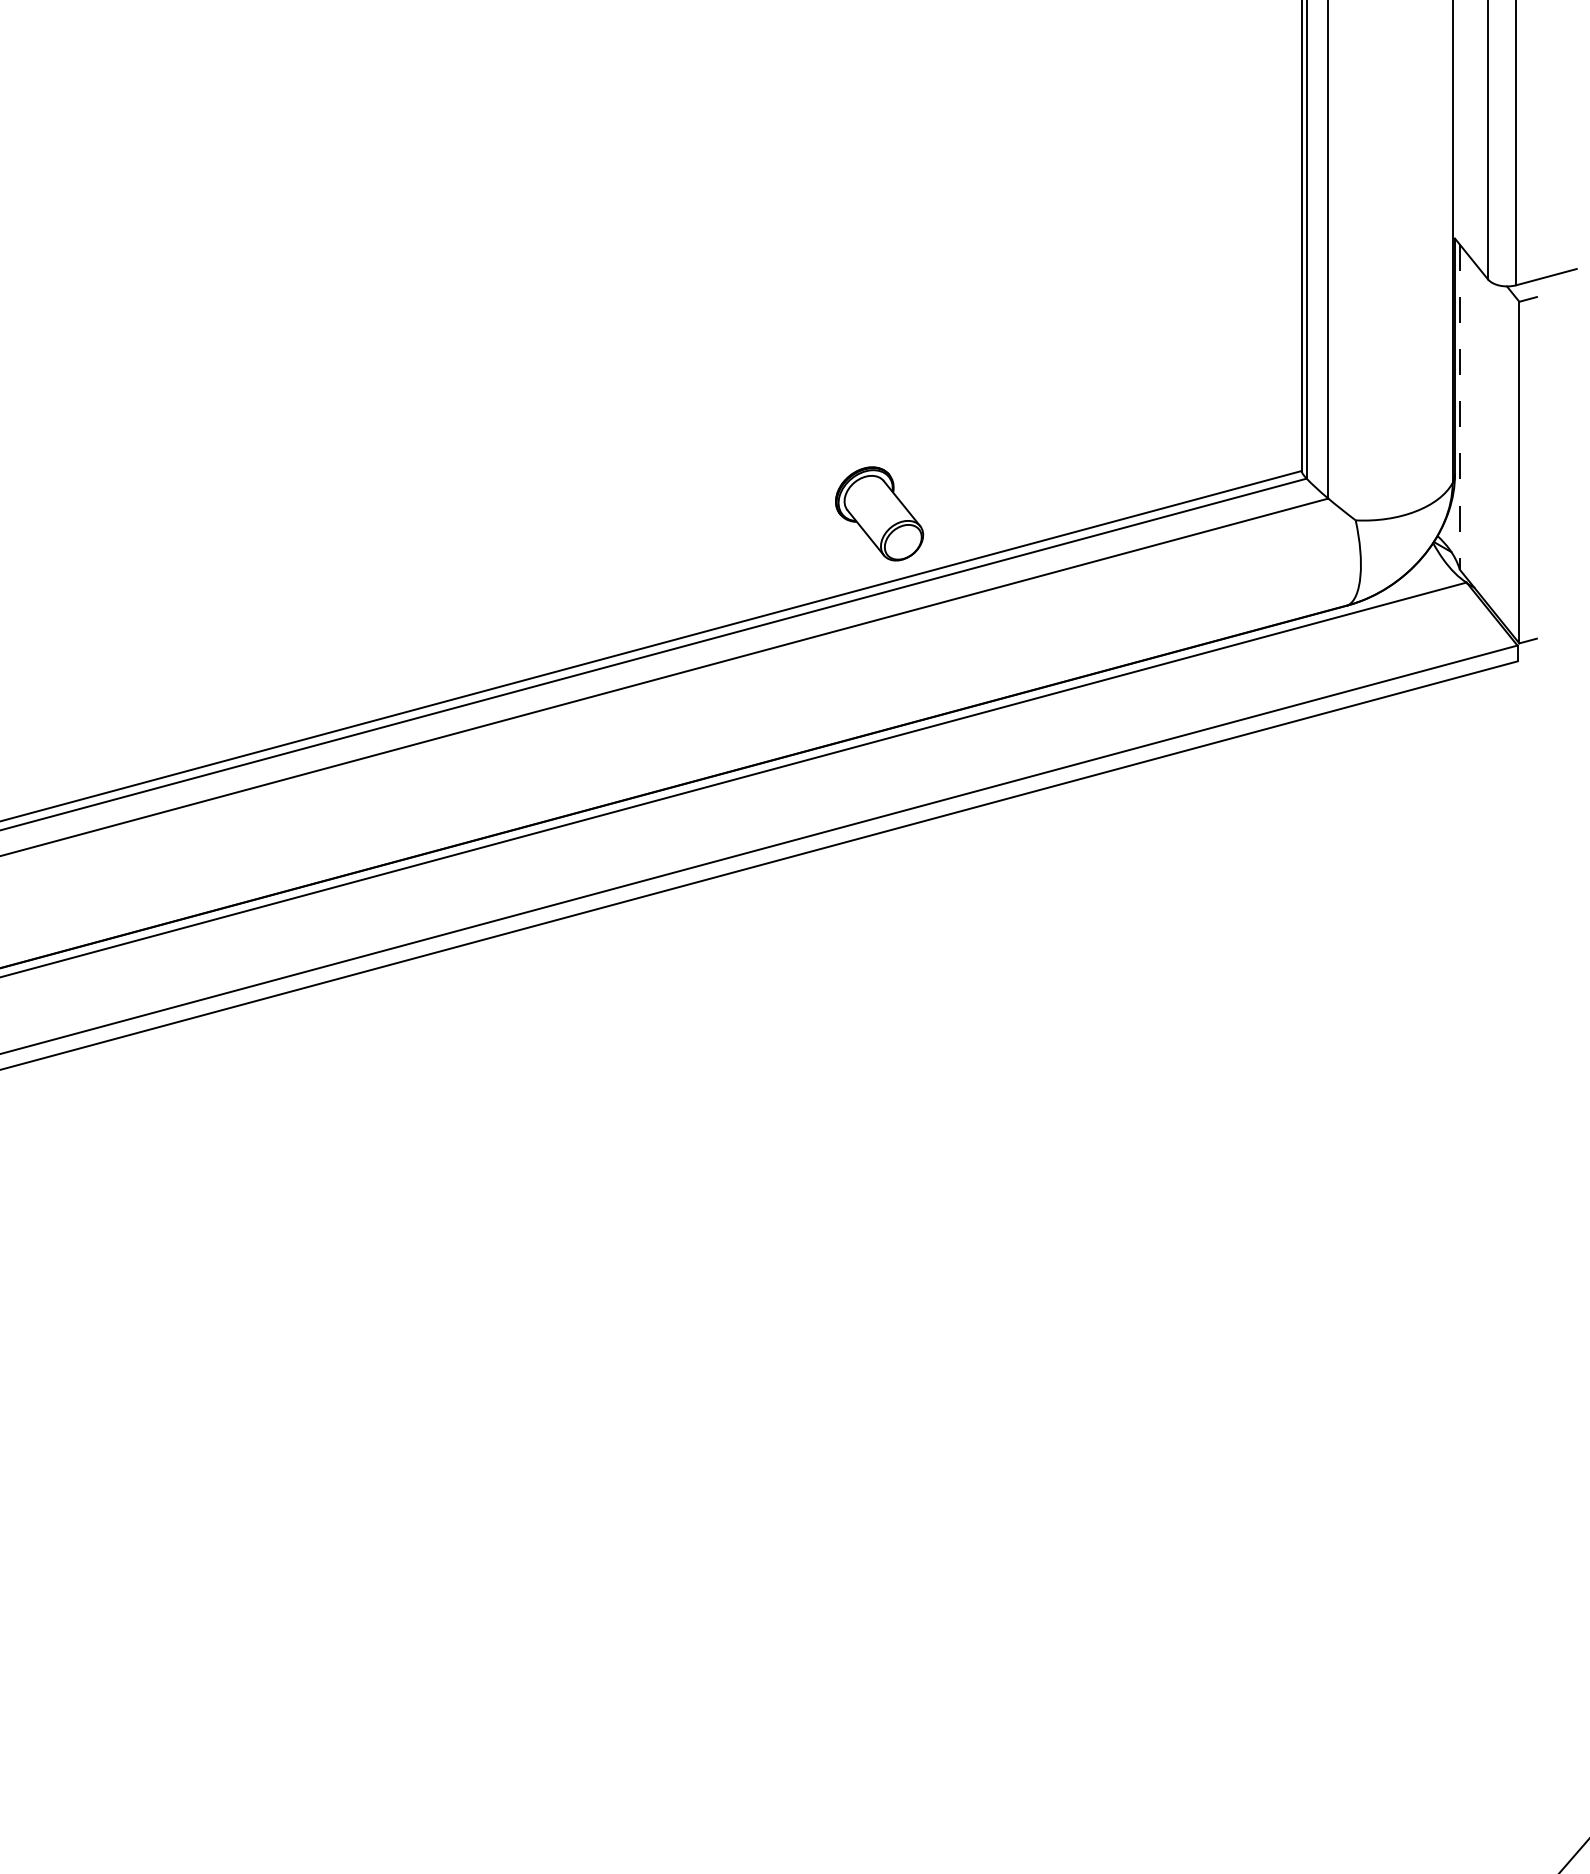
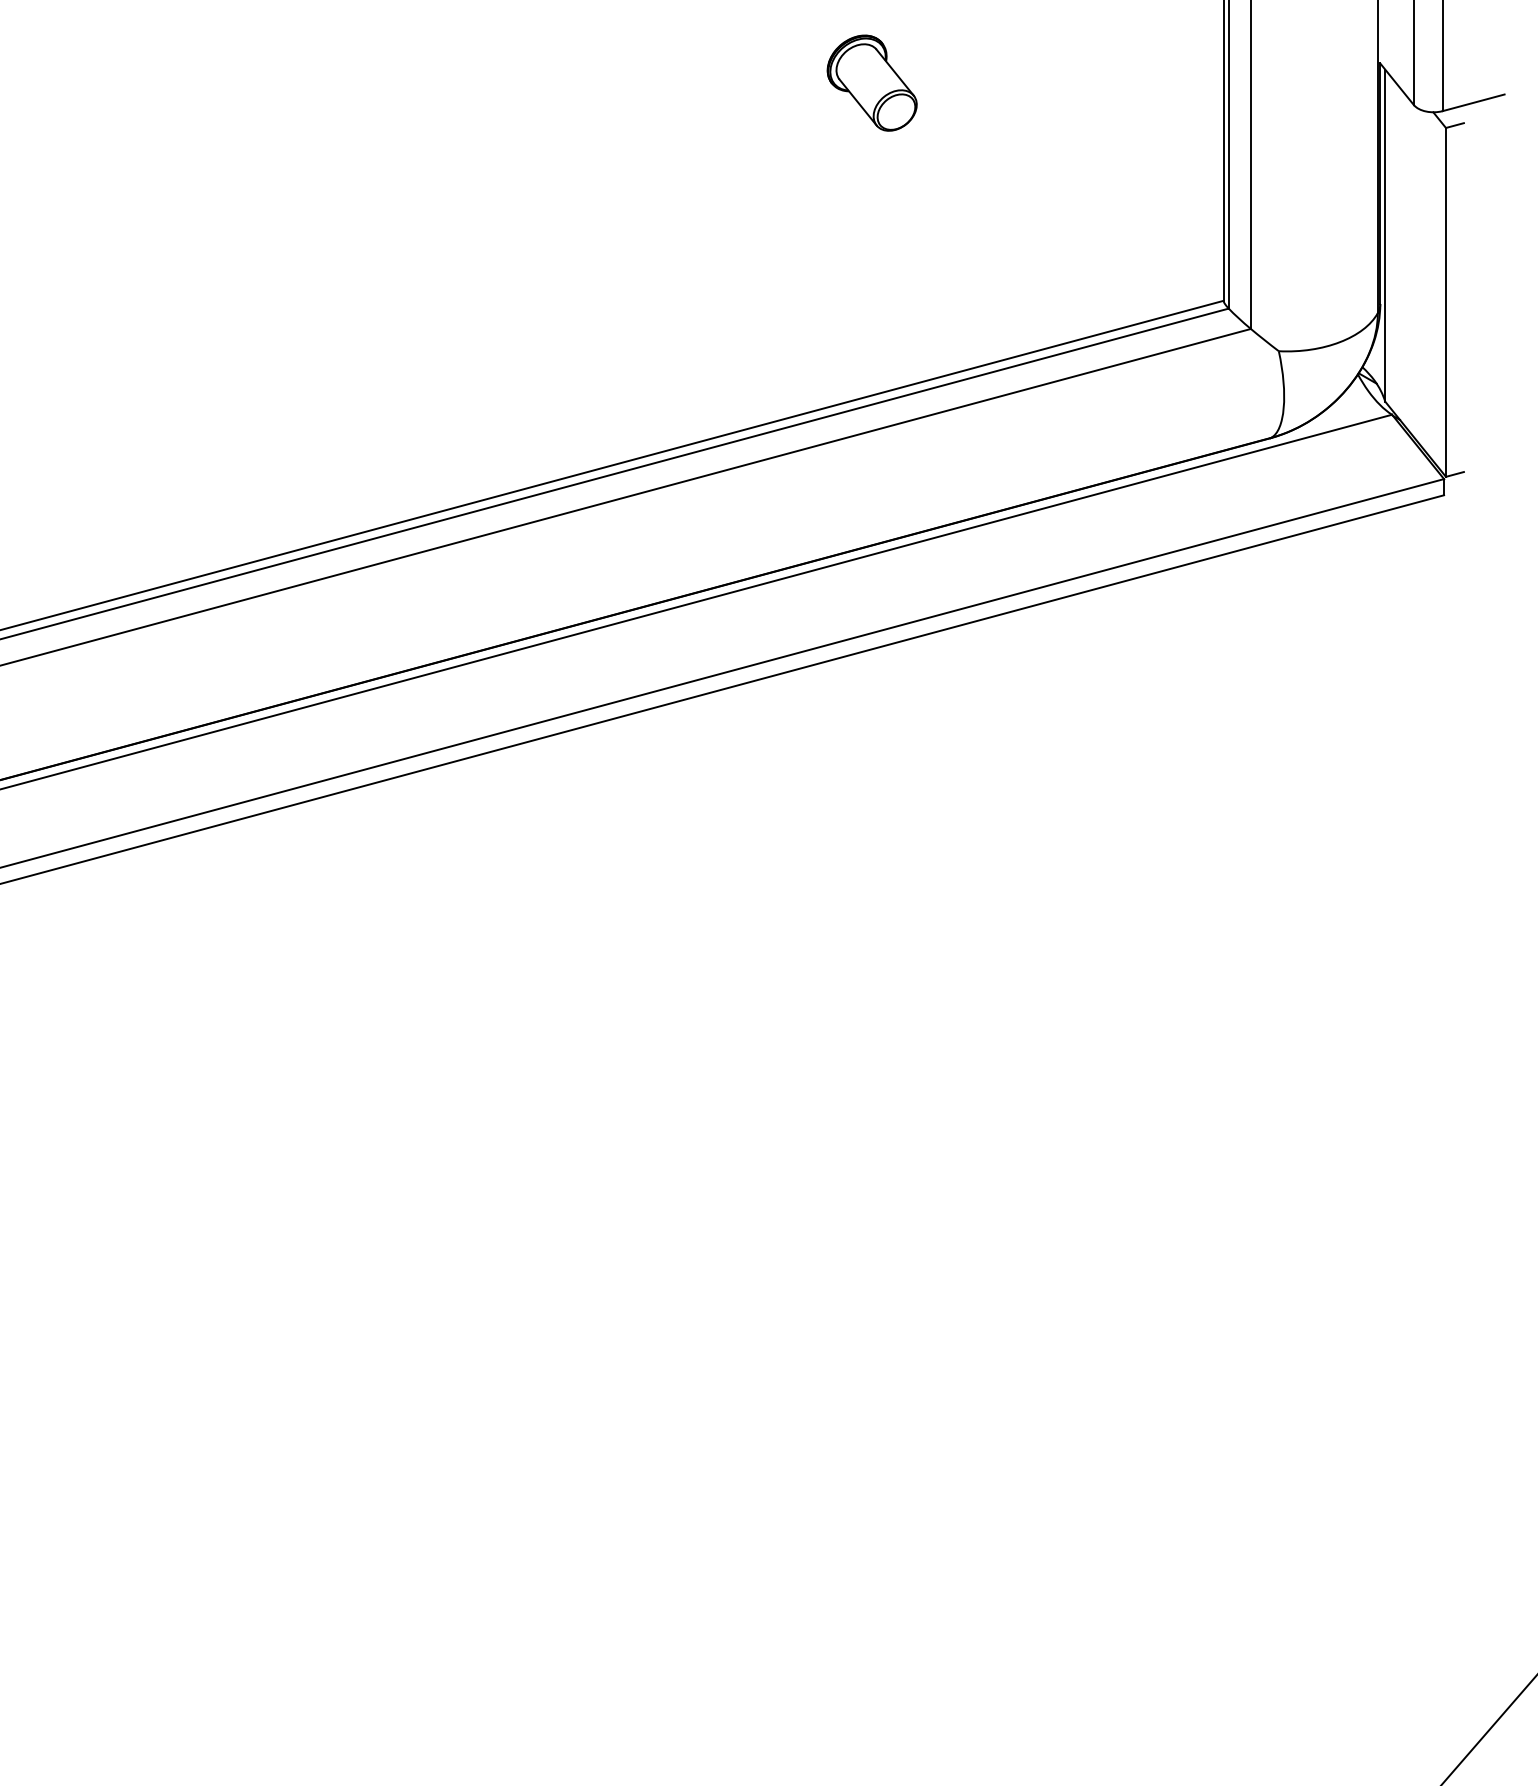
line: (1459, 407) -> (1384, 235), dashed -> solid
part: (879, 513) -> (872, 82), moved

